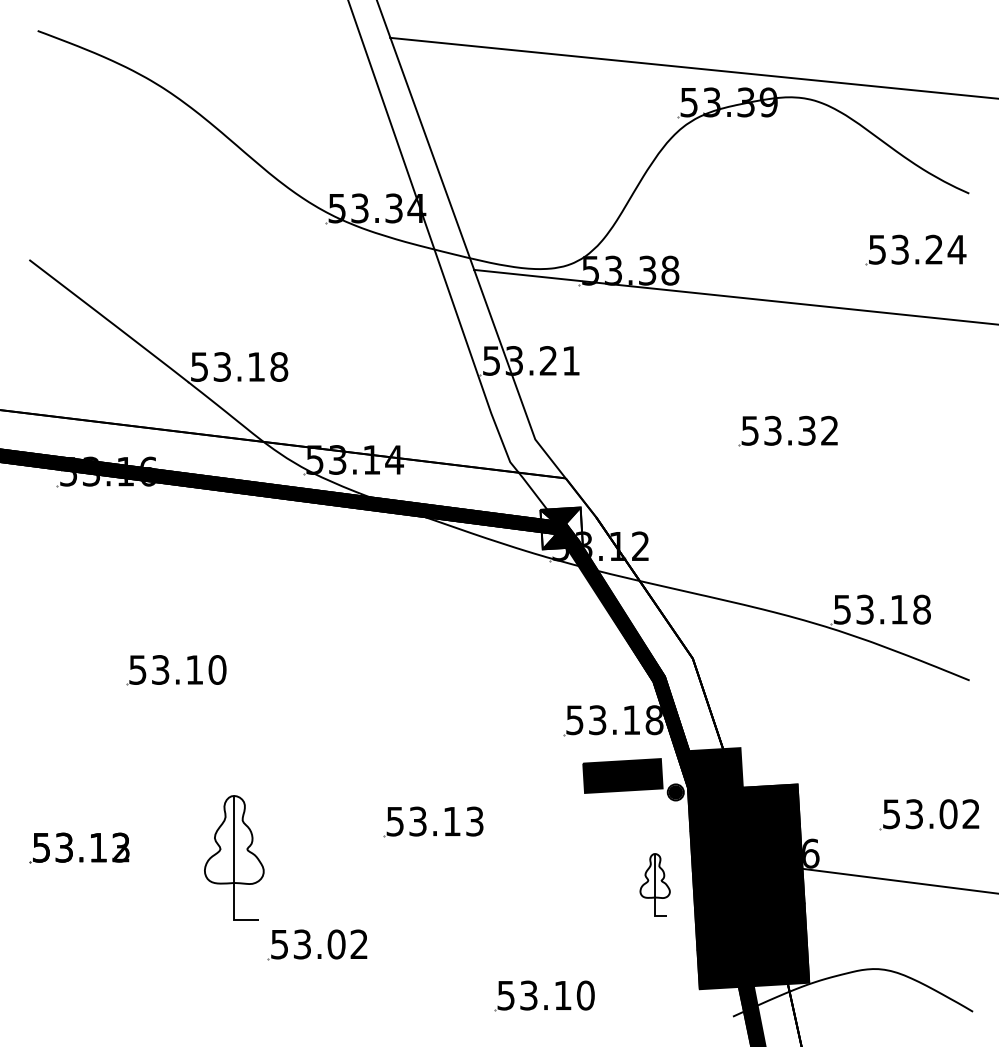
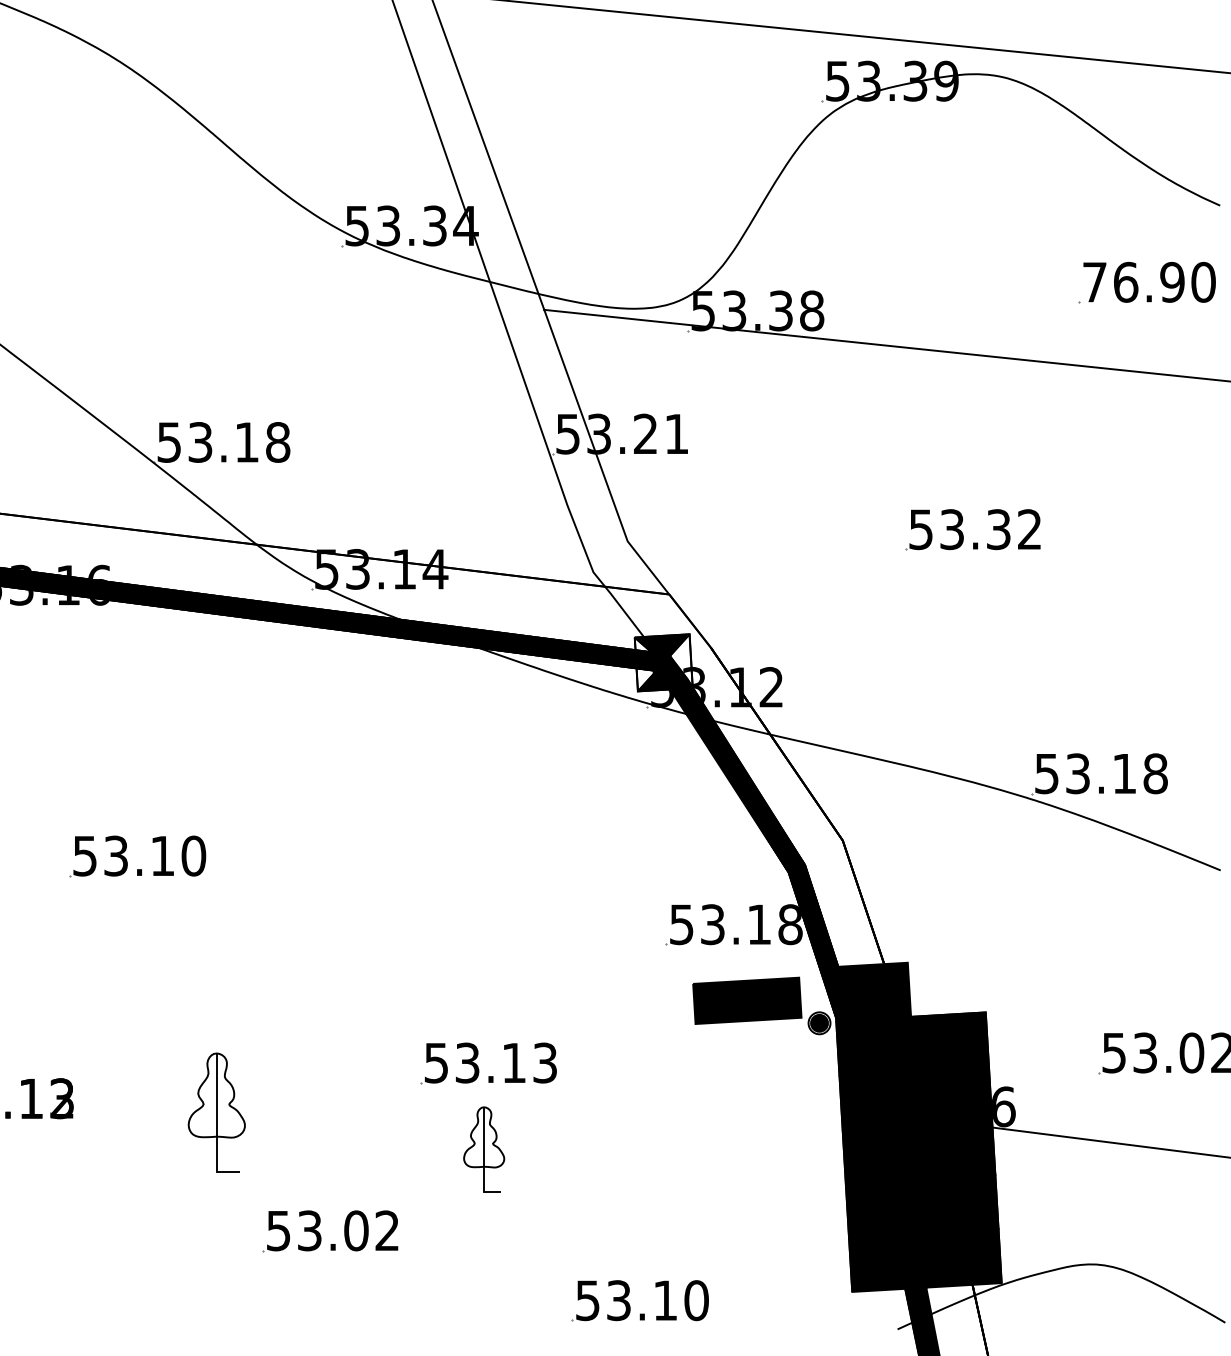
text: (917, 249) -> (1149, 281), 53.24 -> 76.90
part: (234, 857) -> (217, 1112), size x0.7
part: (654, 884) -> (483, 1148), moved

